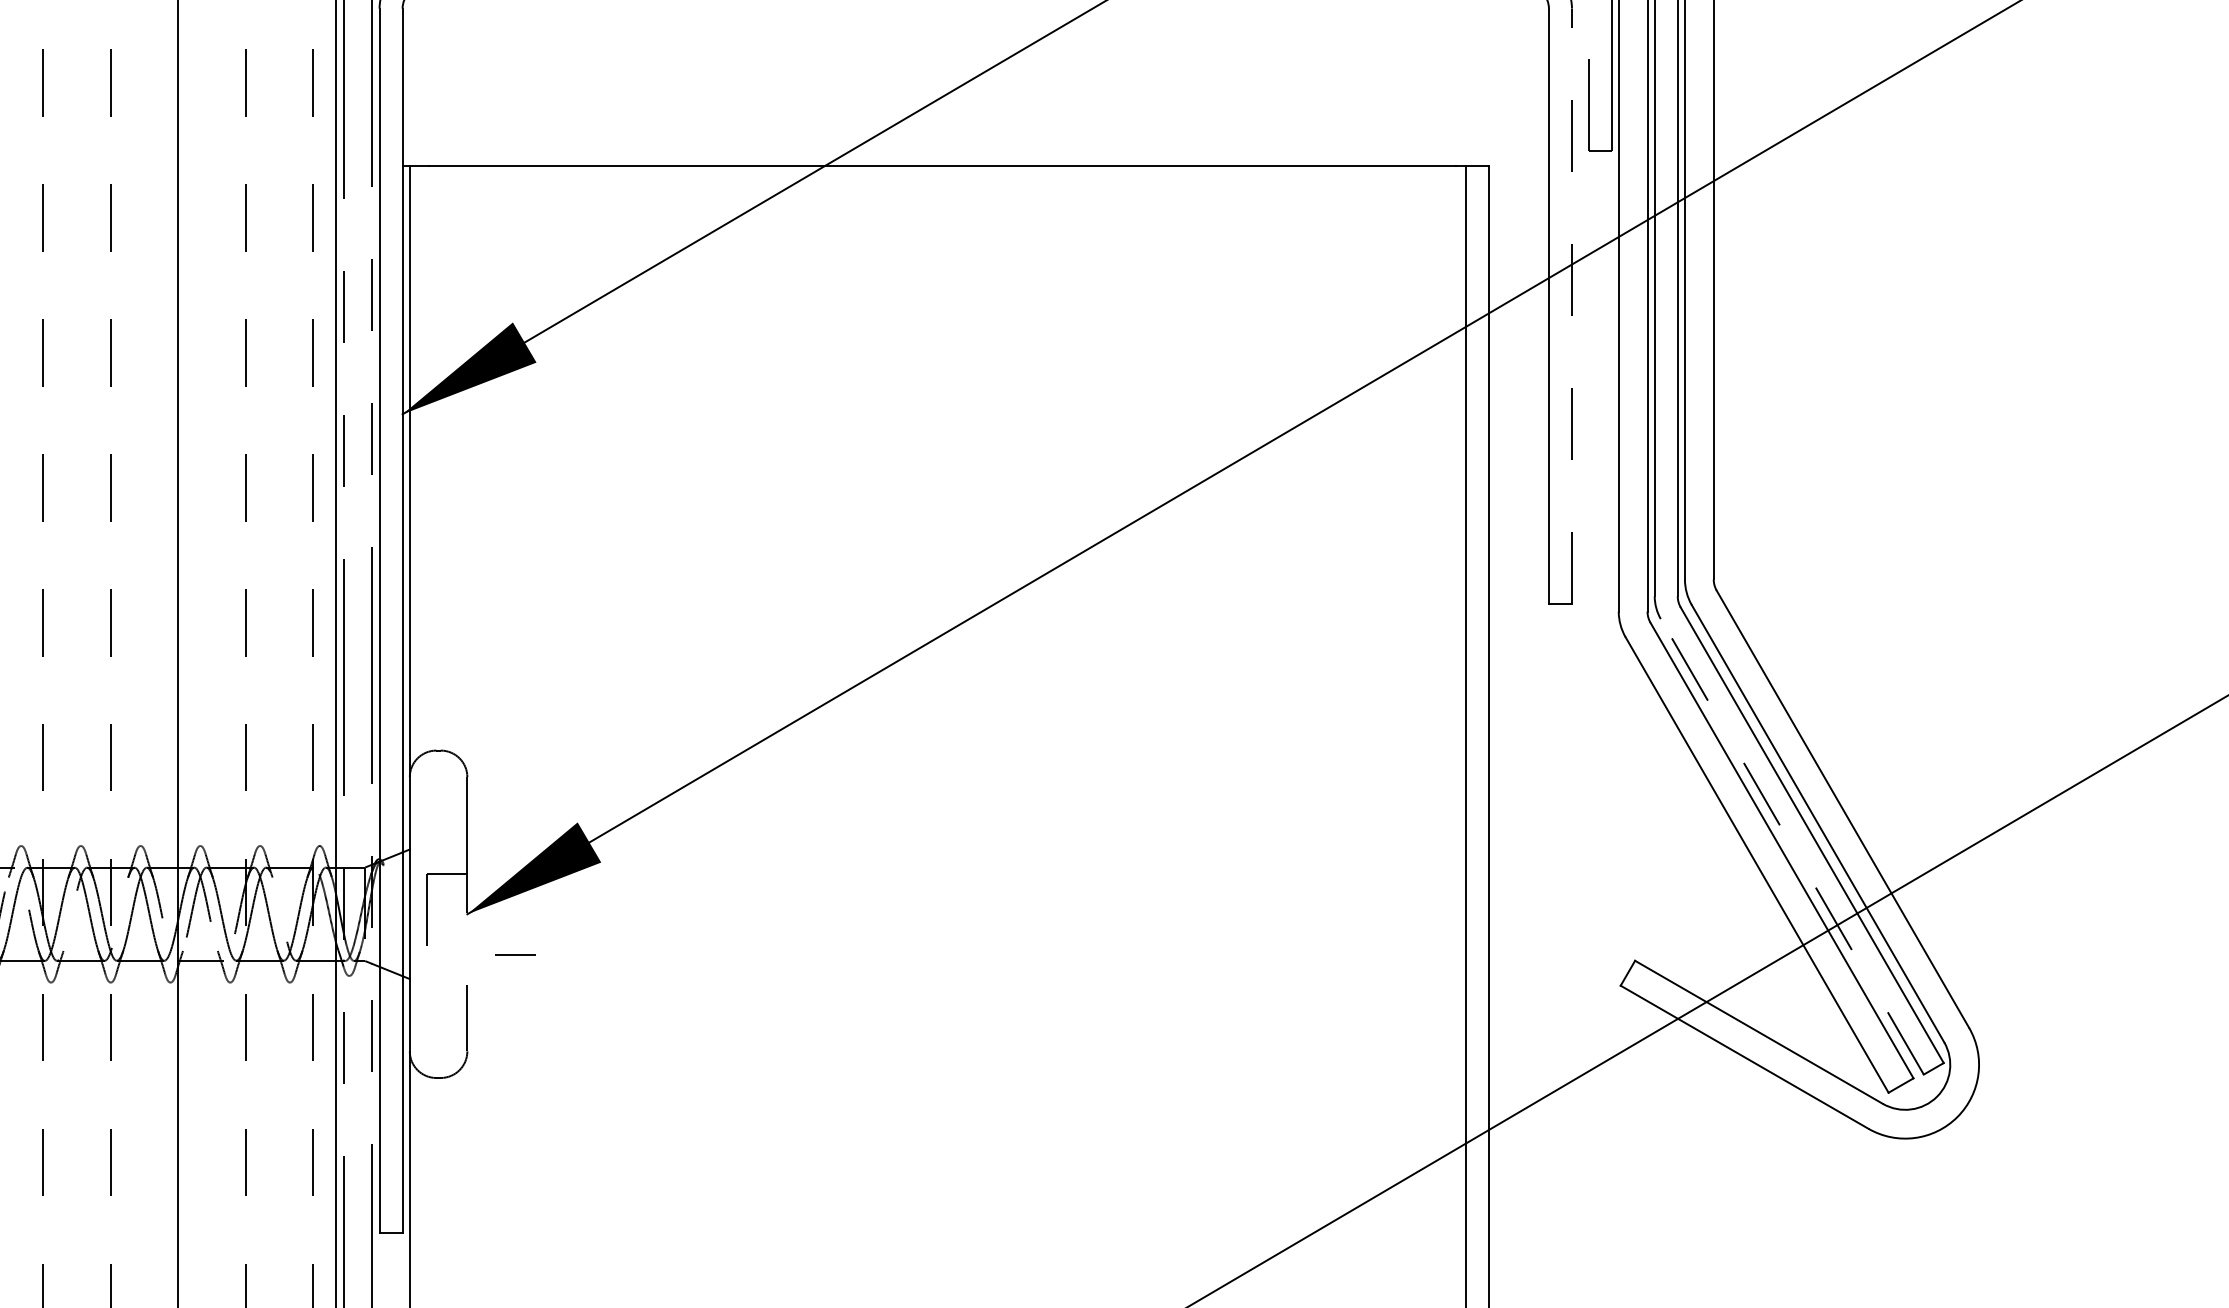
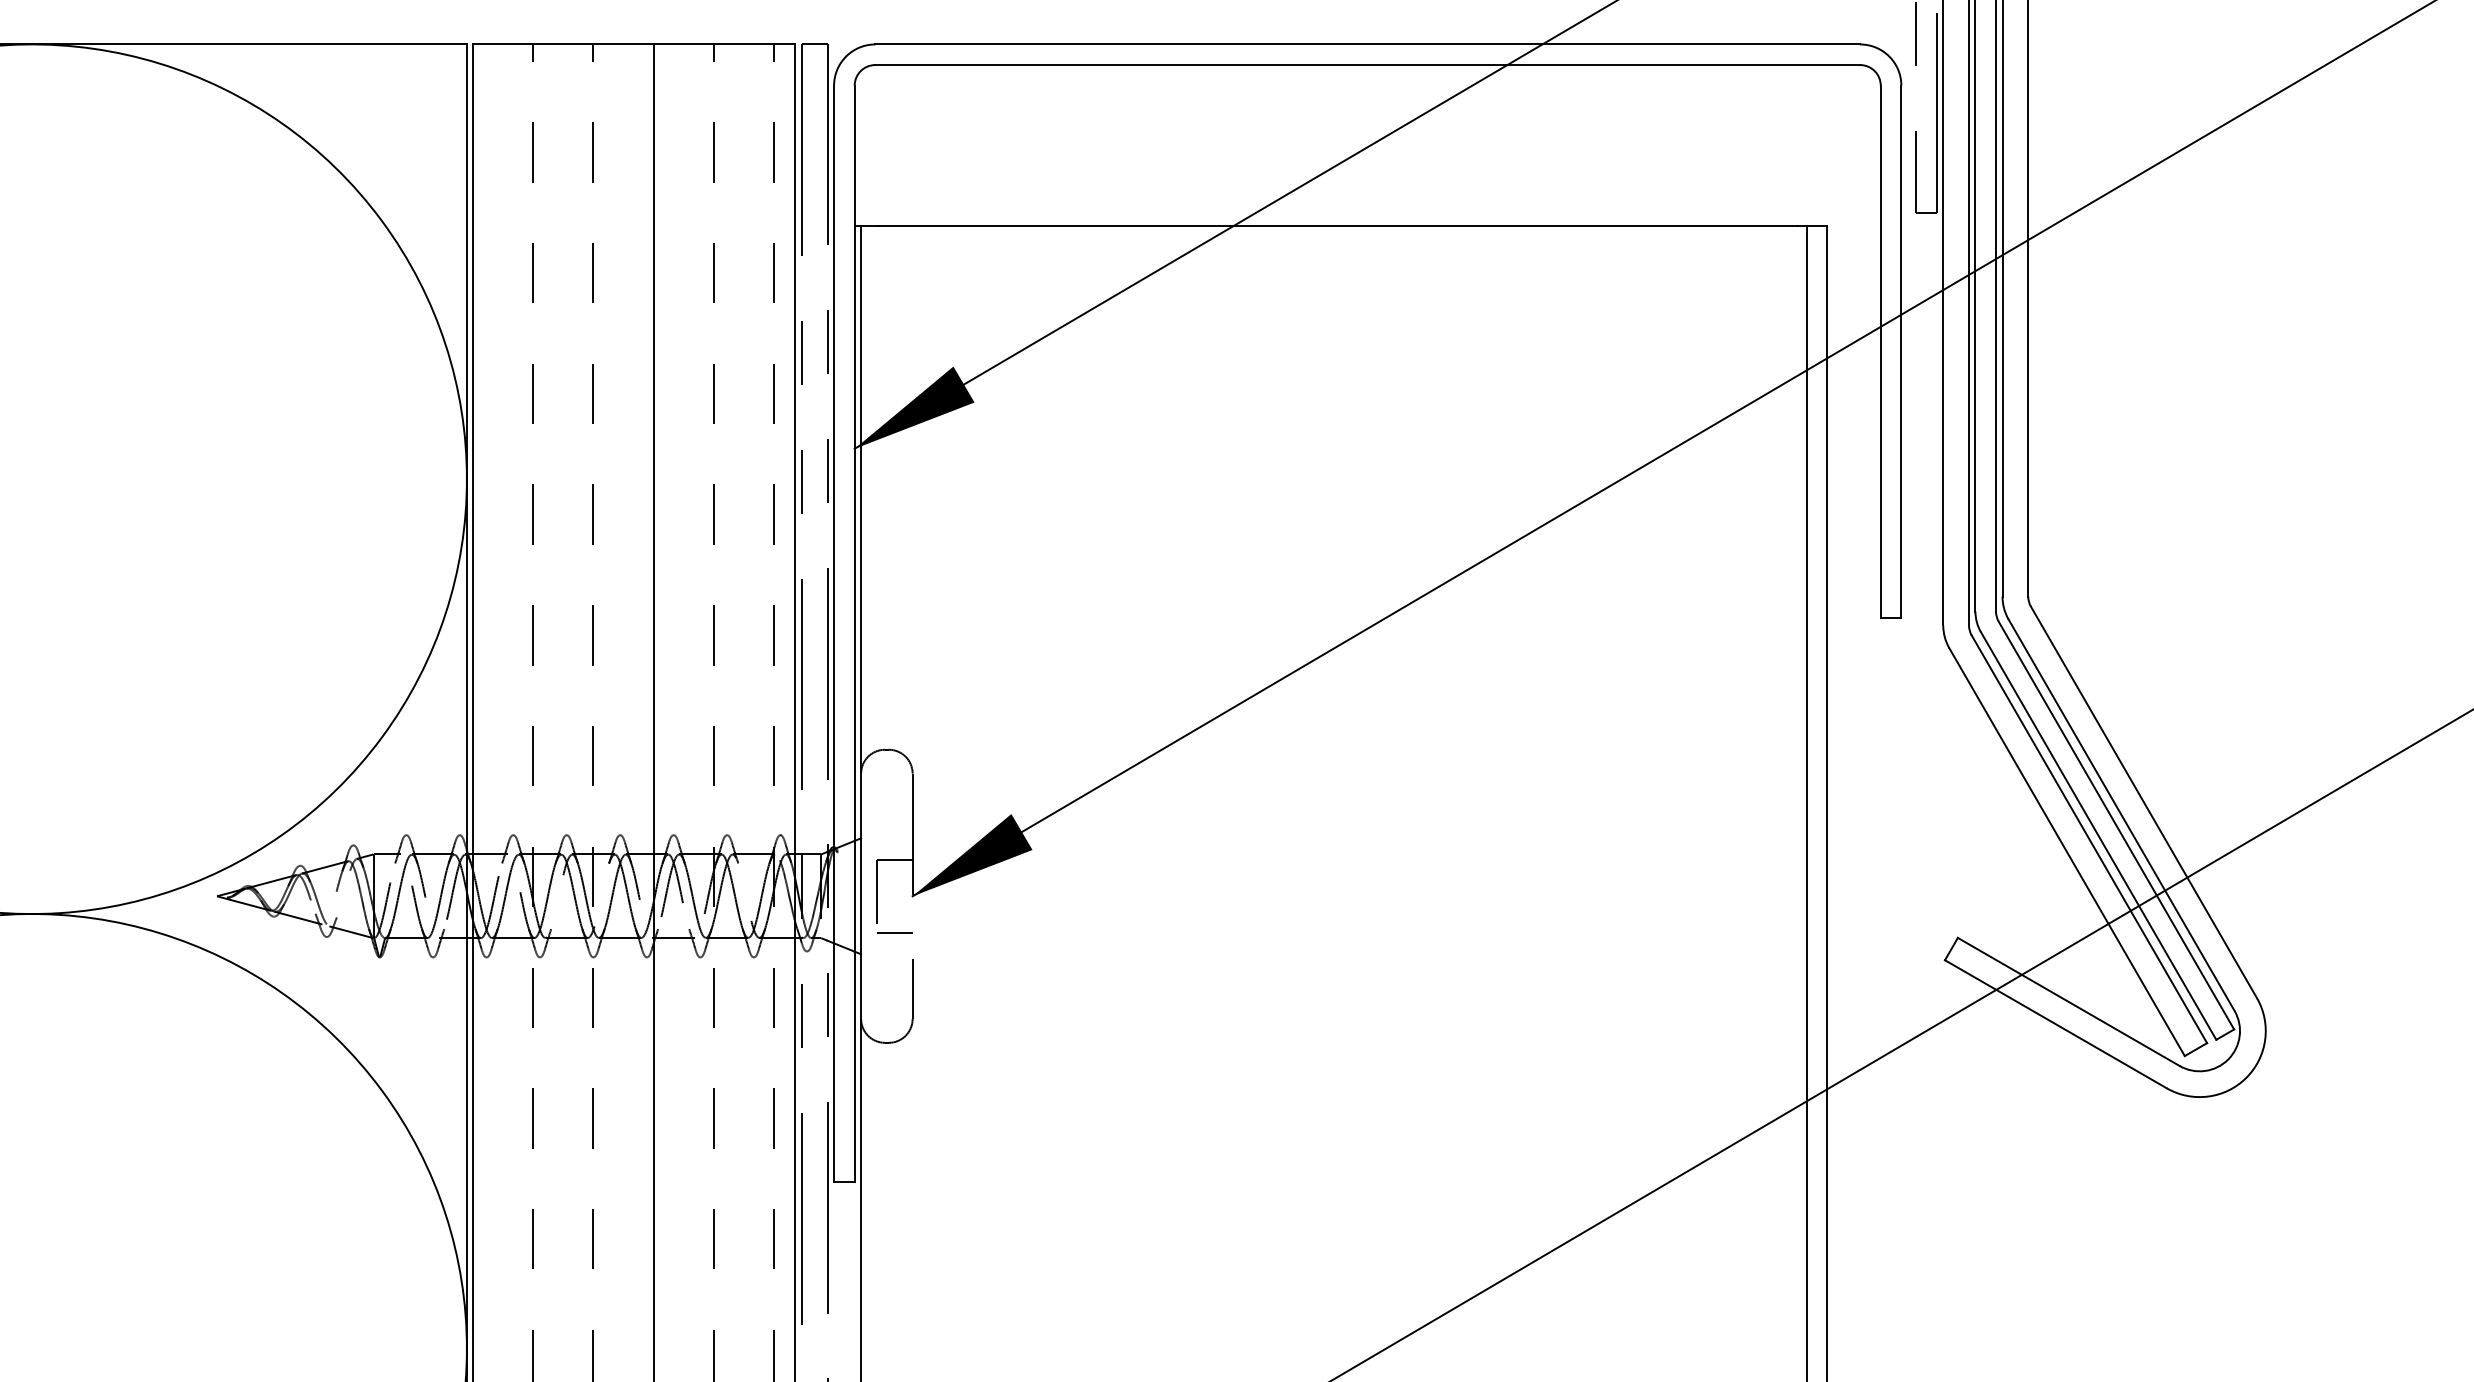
line: (1572, 305) -> (1901, 351), dashed -> solid
line: (1792, 846) -> (2098, 835), dashed -> solid
line: (515, 954) -> (894, 932), moved

